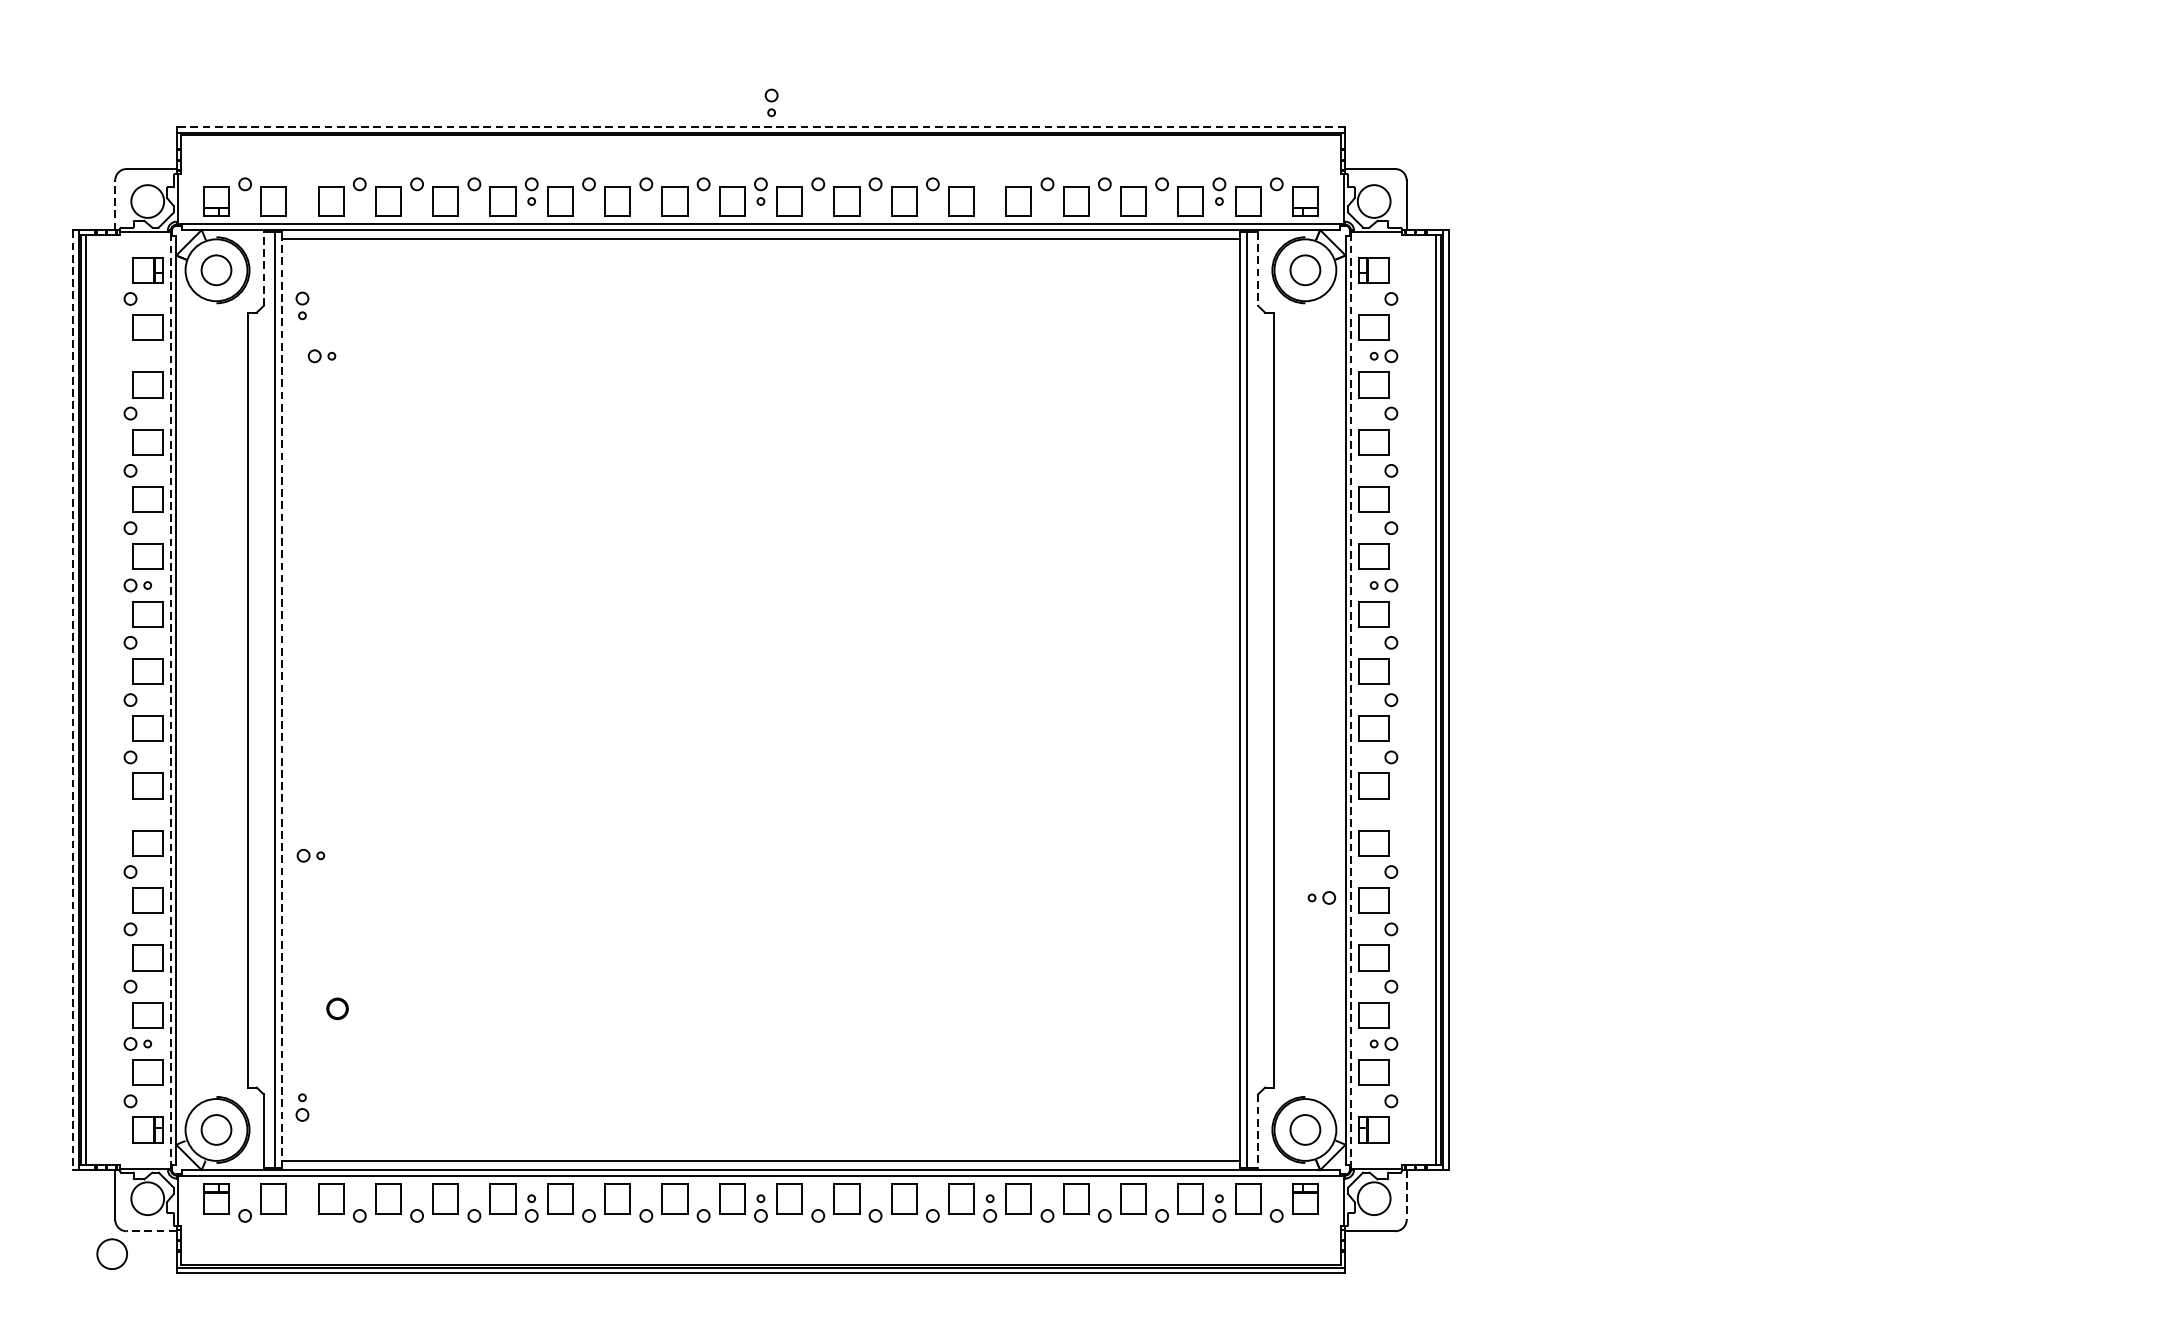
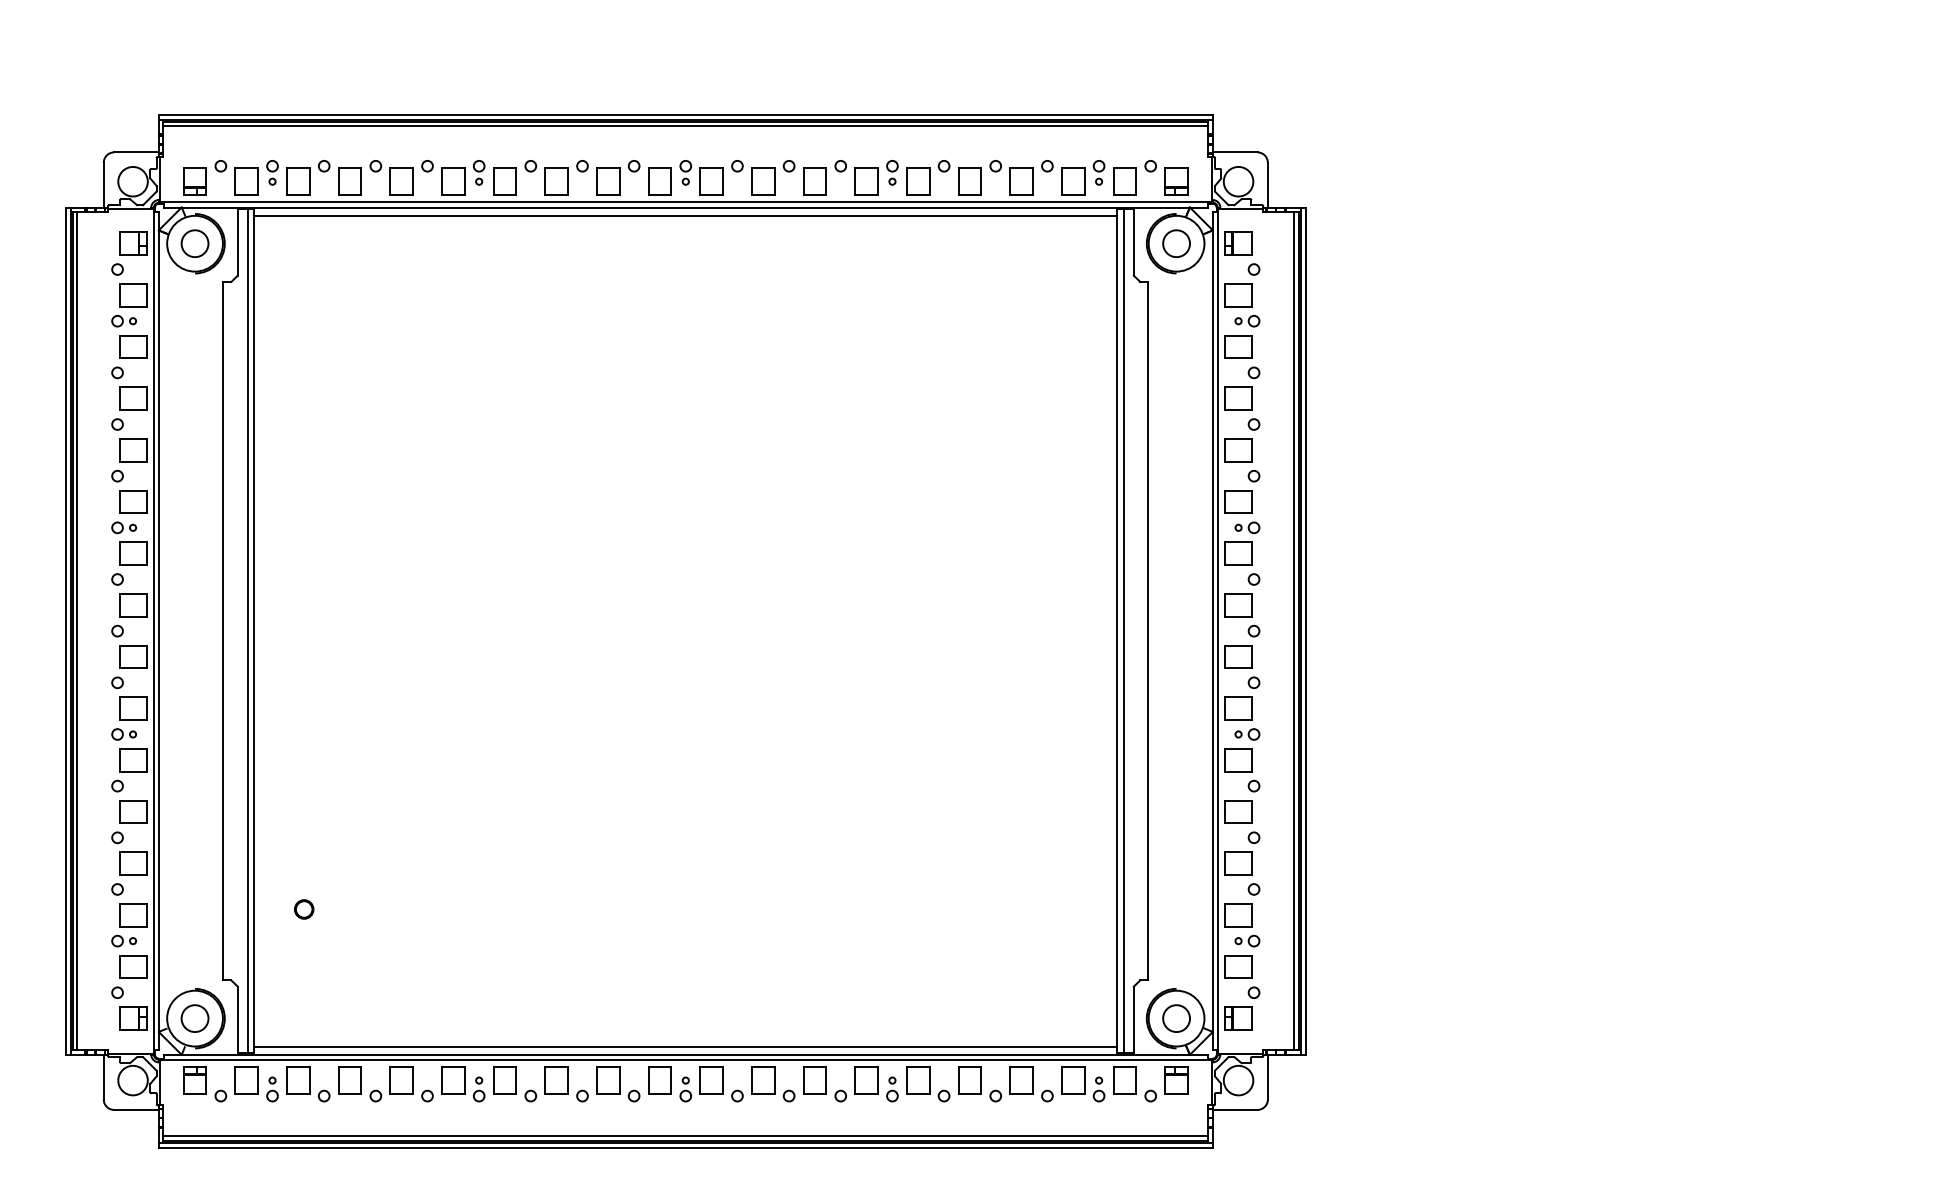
part: (771, 102) -> (892, 172), moved
line: (760, 126) -> (685, 114), dashed -> solid
line: (760, 139) -> (685, 125), added
line: (114, 205) -> (103, 185), dashed -> solid
line: (263, 267) -> (237, 241), dashed -> solid
line: (1257, 268) -> (1133, 242), dashed -> solid
part: (302, 305) -> (272, 172), moved
part: (321, 356) -> (123, 321), moved
line: (170, 699) -> (153, 630), dashed -> solid
line: (1350, 699) -> (1217, 630), dashed -> solid
line: (72, 700) -> (65, 631), dashed -> solid
line: (282, 700) -> (254, 631), dashed -> solid
part: (310, 855) -> (123, 734), moved
part: (1321, 897) -> (1247, 734), moved
part: (302, 1107) -> (272, 1089), moved
line: (1257, 1132) -> (1133, 1020), dashed -> solid
line: (1406, 1195) -> (1267, 1077), dashed -> solid
line: (151, 1230) -> (136, 1109), dashed -> solid
circle: (111, 1254) -> (100, 1130), removed
line: (760, 1260) -> (685, 1136), added

